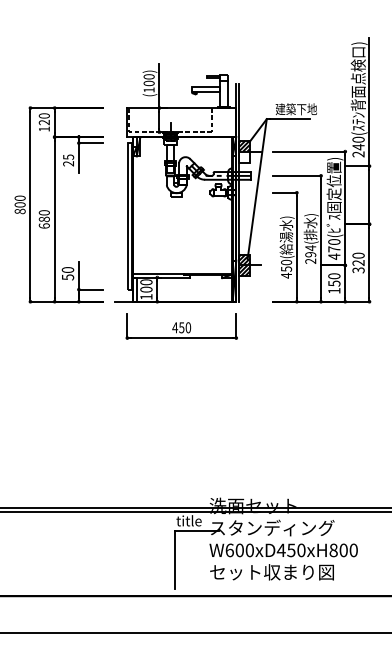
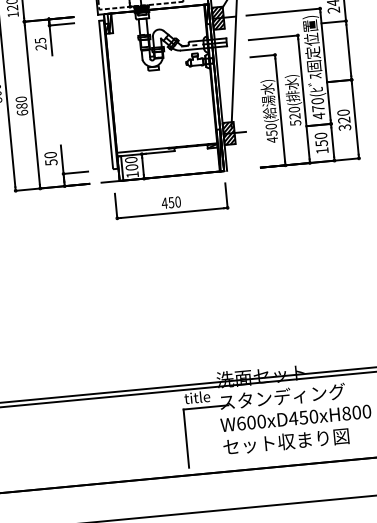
hatch: (244, 156) -> (218, 23), added
text: (310, 254) -> (294, 116), 294( -> 520(

